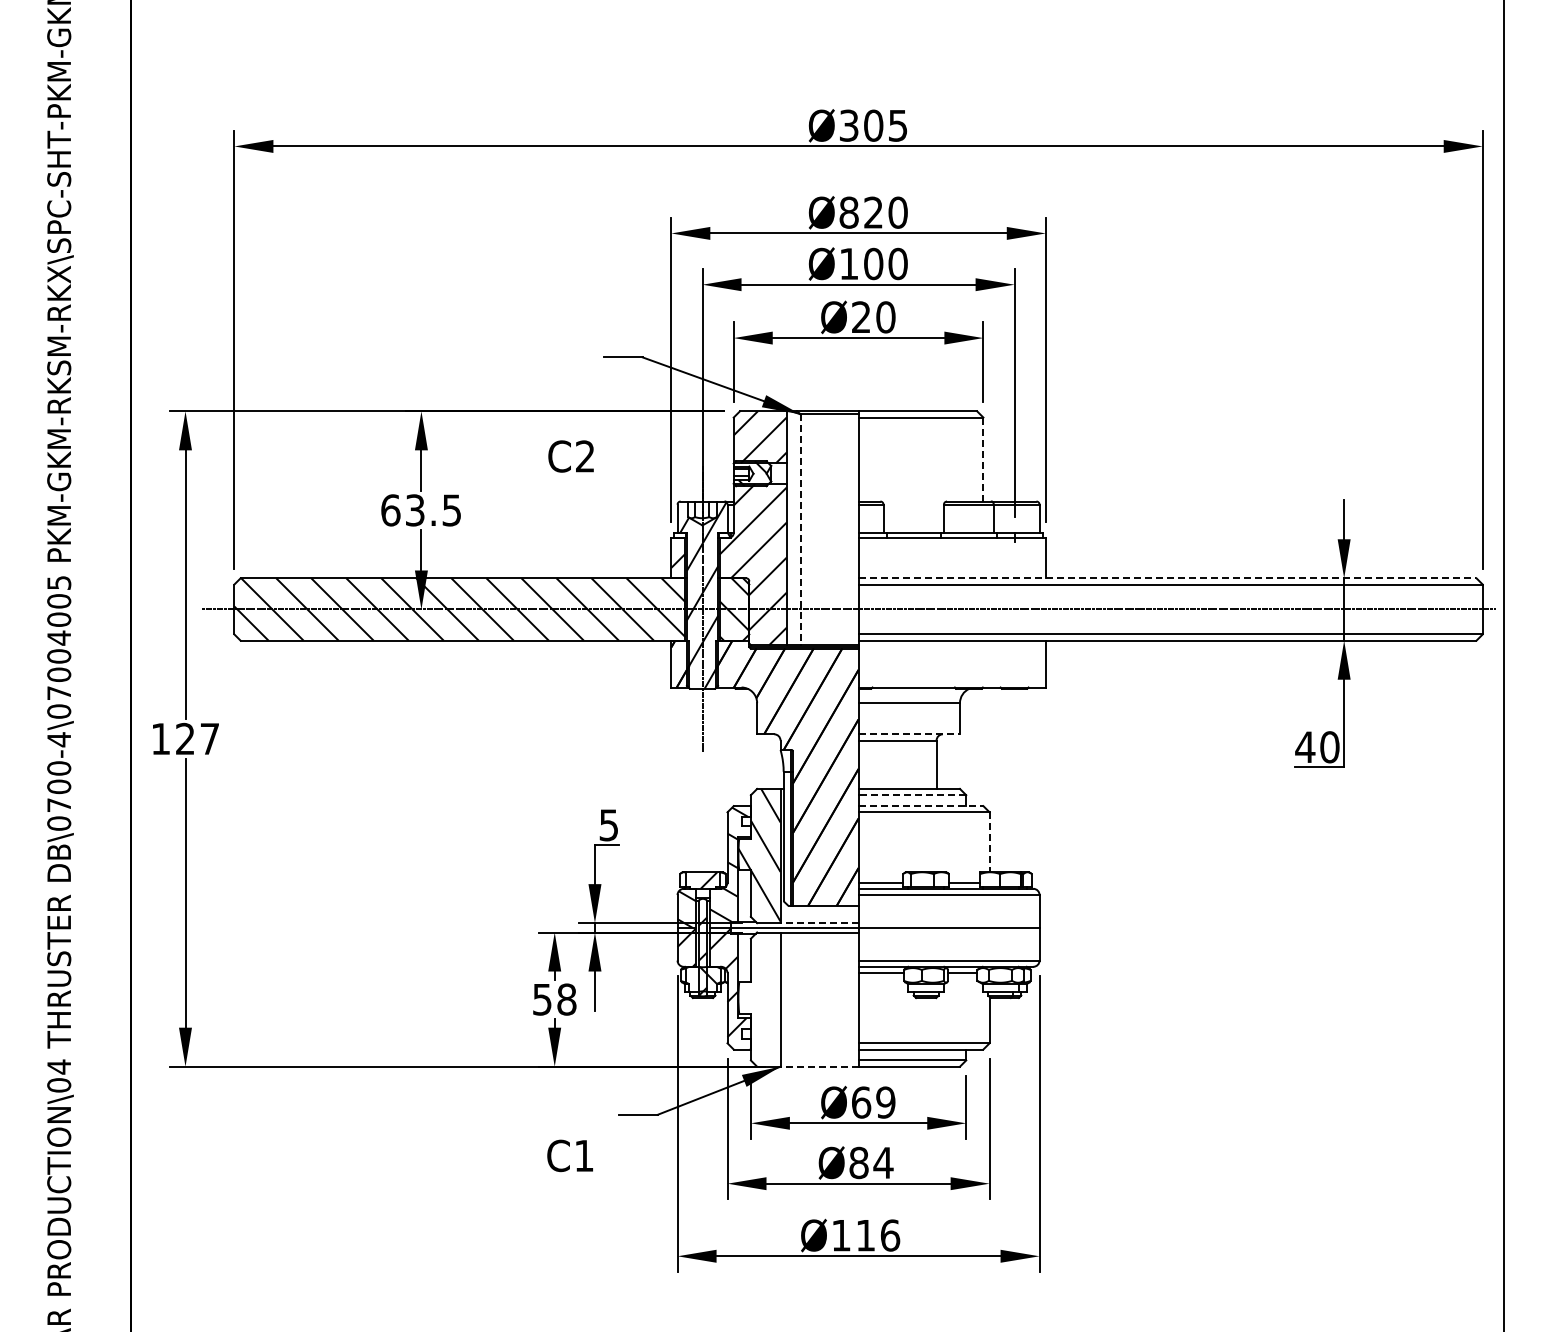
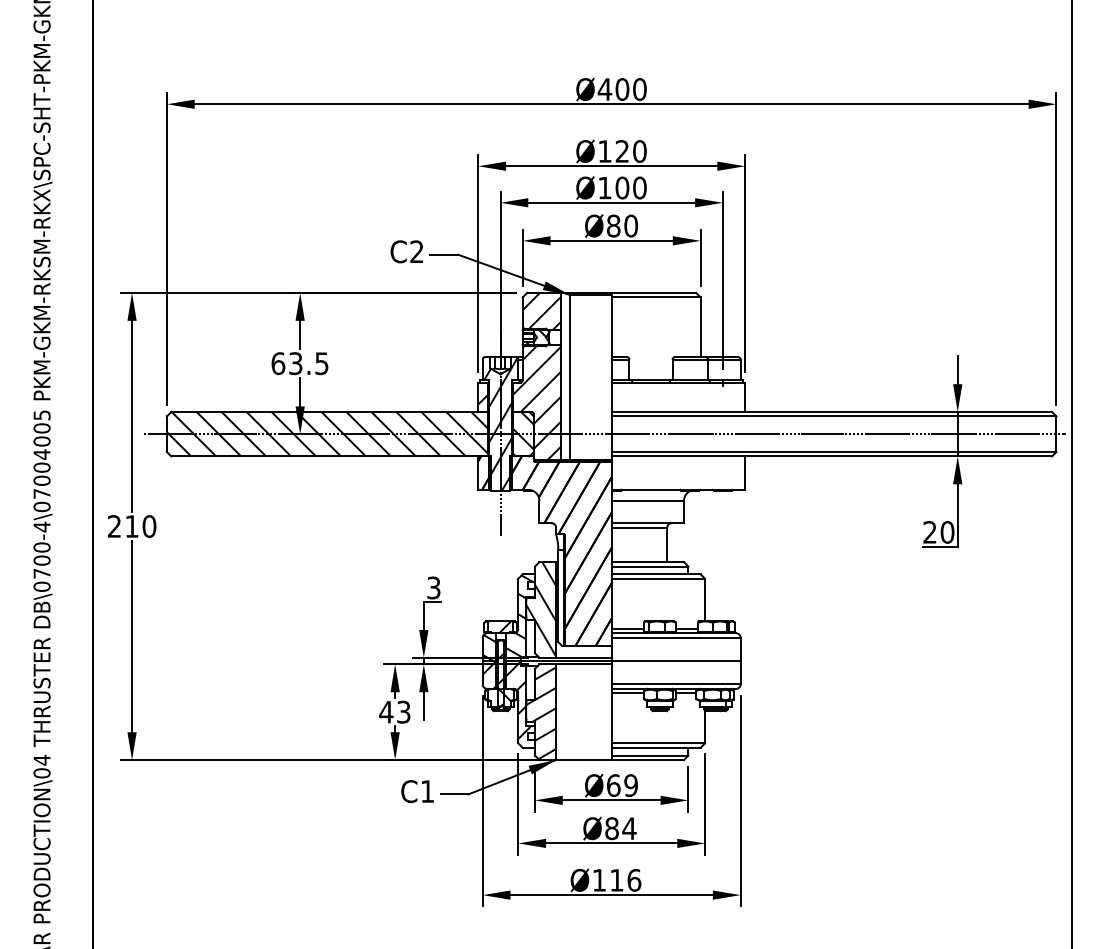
text: (872, 125) -> (621, 89), Ø305 -> Ø400
text: (848, 212) -> (604, 151), Ø820 -> Ø120
text: (860, 317) -> (613, 226), Ø20 -> Ø80
text: (570, 456) -> (406, 251), moved
line: (983, 459) -> (700, 327), dashed -> solid
line: (800, 530) -> (570, 377), dashed -> solid
line: (1167, 578) -> (831, 412), dashed -> solid
line: (909, 734) -> (647, 523), dashed -> solid
text: (185, 738) -> (132, 526), 127 -> 210
text: (1305, 746) -> (930, 531), 40 -> 20
line: (912, 795) -> (650, 566), dashed -> solid
line: (921, 806) -> (656, 574), dashed -> solid
text: (609, 824) -> (434, 587), 5 -> 3
line: (989, 842) -> (704, 600), dashed -> solid
line: (819, 923) -> (583, 657), dashed -> solid
text: (554, 999) -> (395, 712), 58 -> 43
hatch: (759, 1000) -> (541, 712), added
line: (819, 1066) -> (583, 759), dashed -> solid
text: (569, 1155) -> (417, 791), moved

